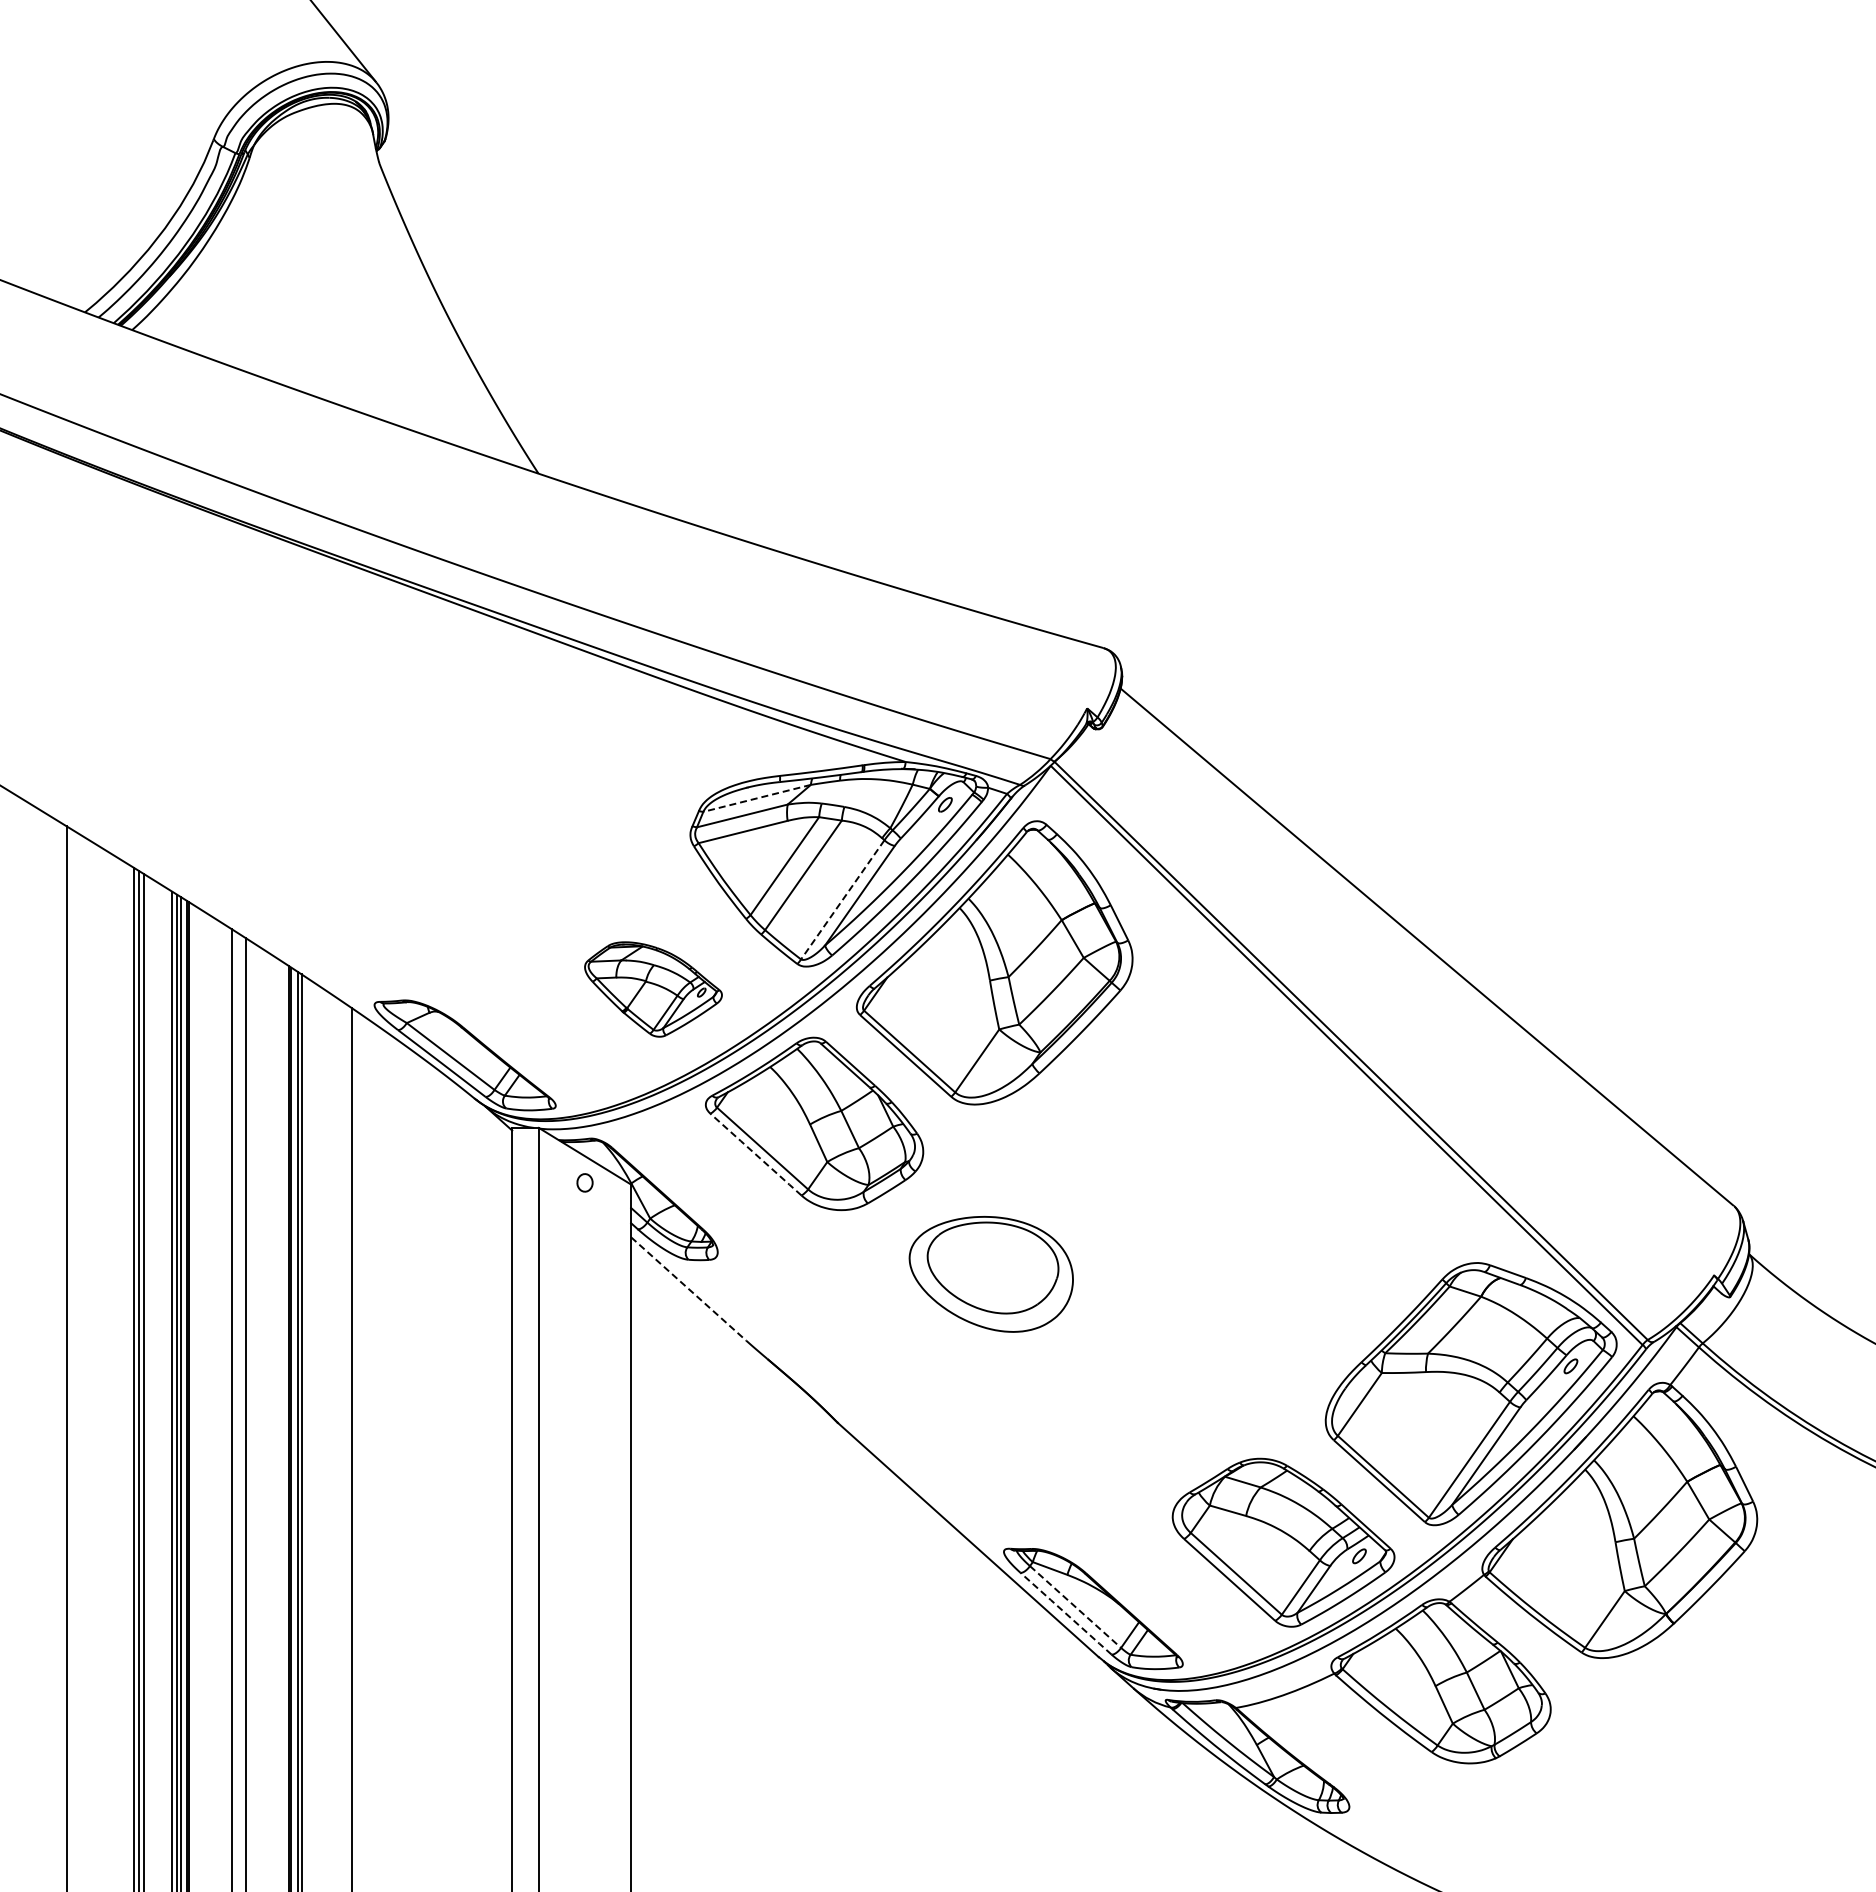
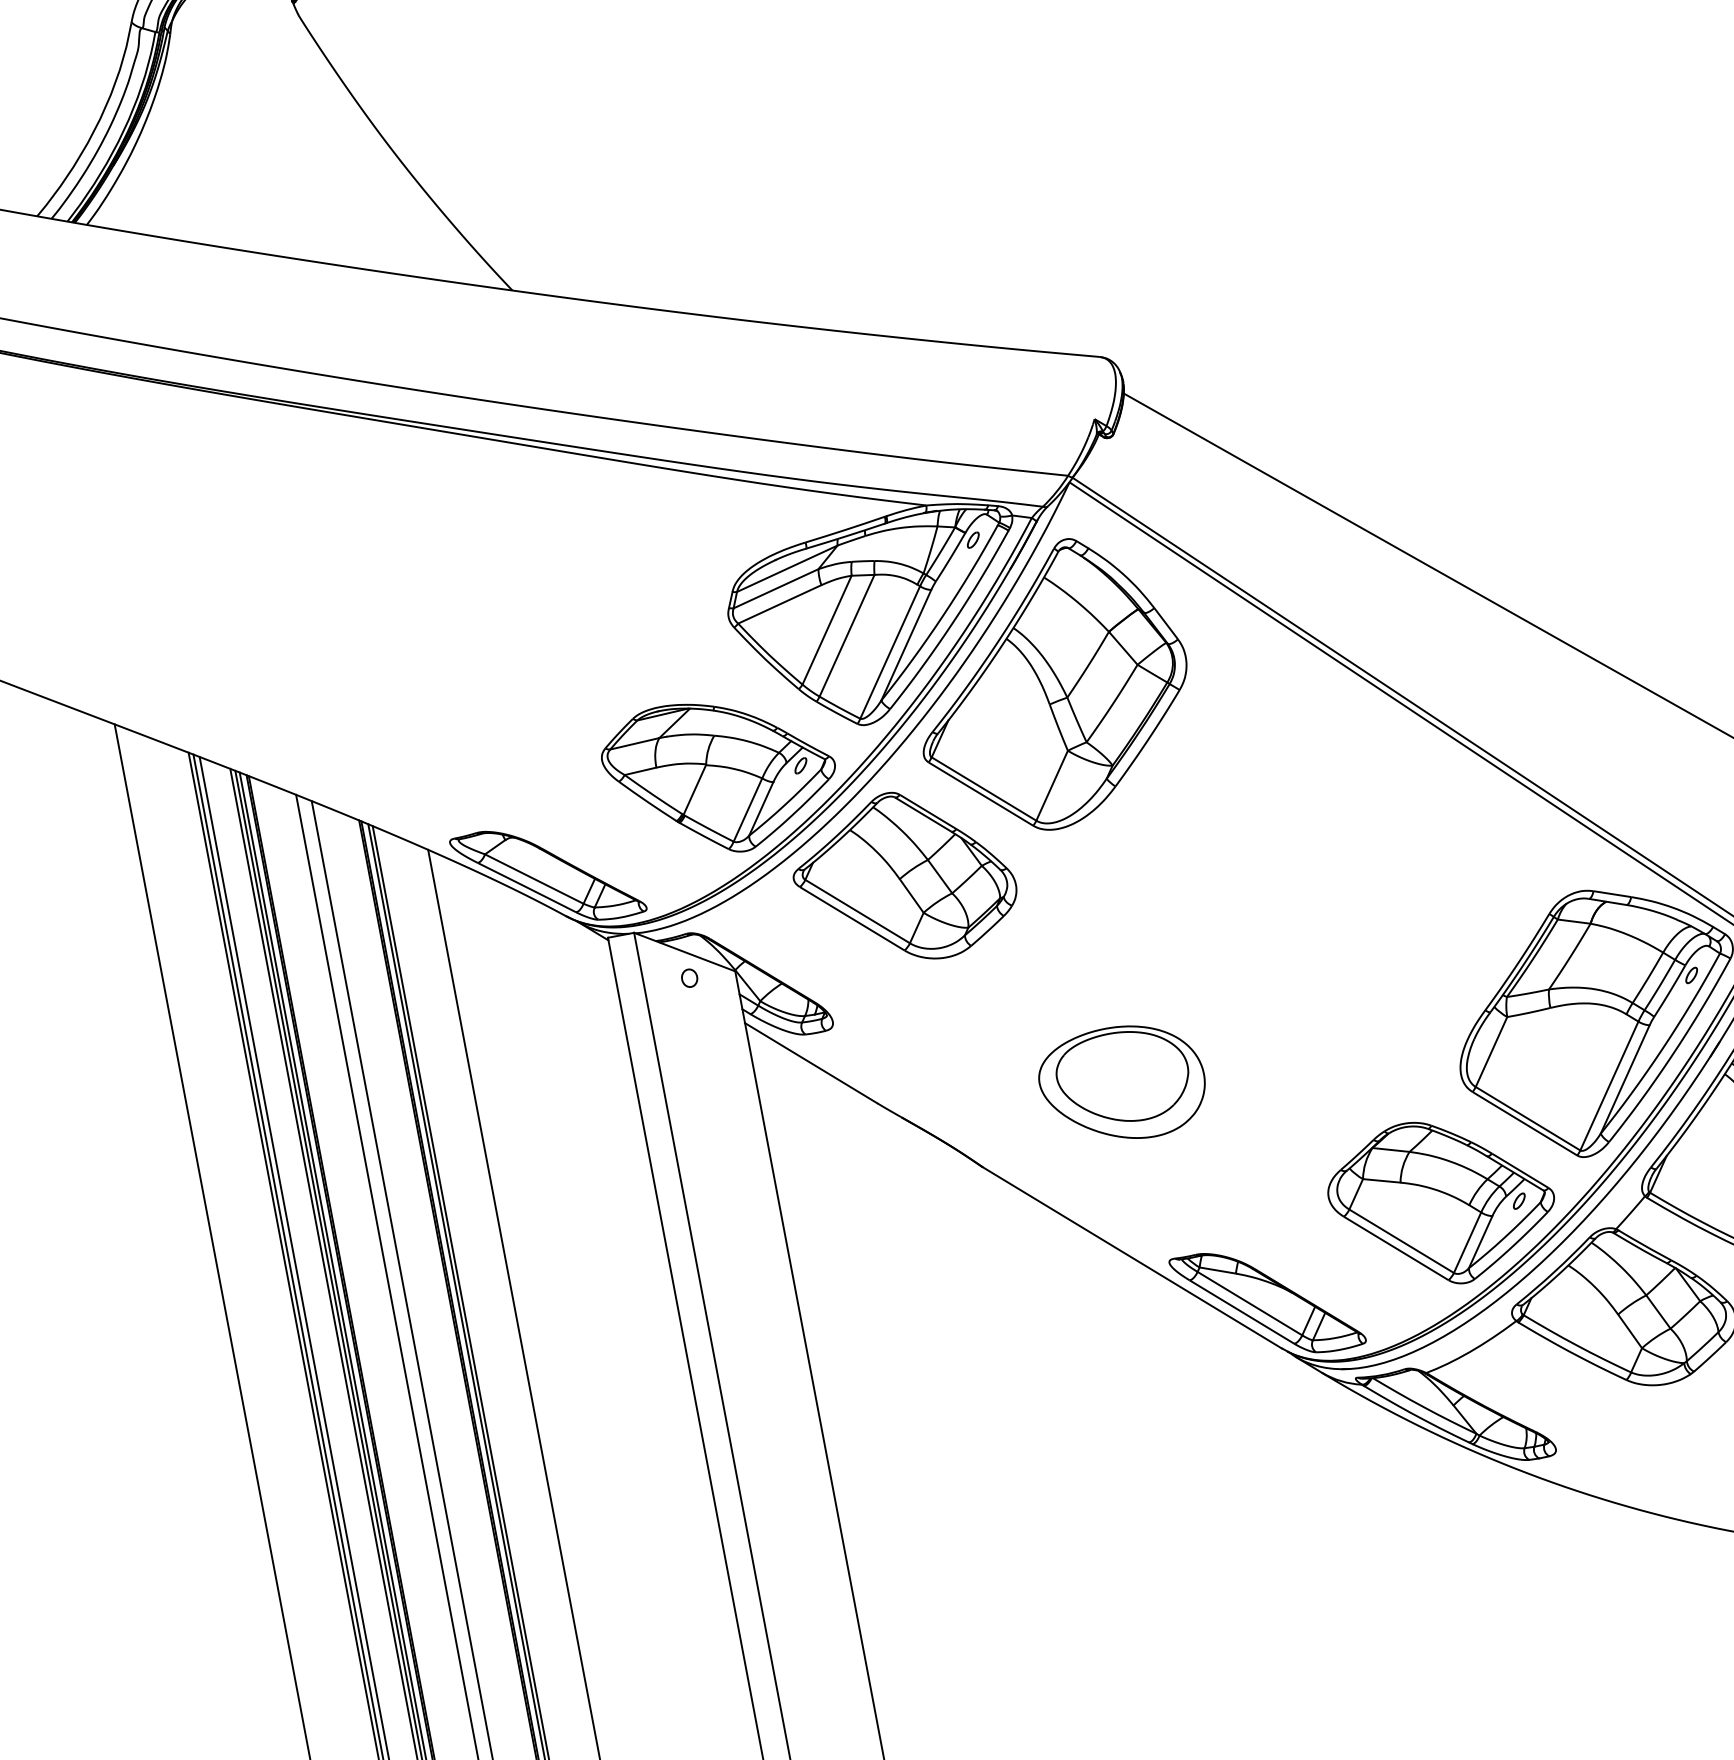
line: (756, 798) -> (786, 569), dashed -> solid
line: (842, 899) -> (889, 652), dashed -> solid
part: (653, 989) -> (721, 775), size x1.67
line: (756, 1154) -> (852, 918), dashed -> solid
part: (990, 1274) -> (1122, 1084), moved
line: (689, 1289) -> (812, 1063), dashed -> solid
line: (1075, 1607) -> (1249, 1304), dashed -> solid
line: (1066, 1613) -> (1242, 1311), dashed -> solid

